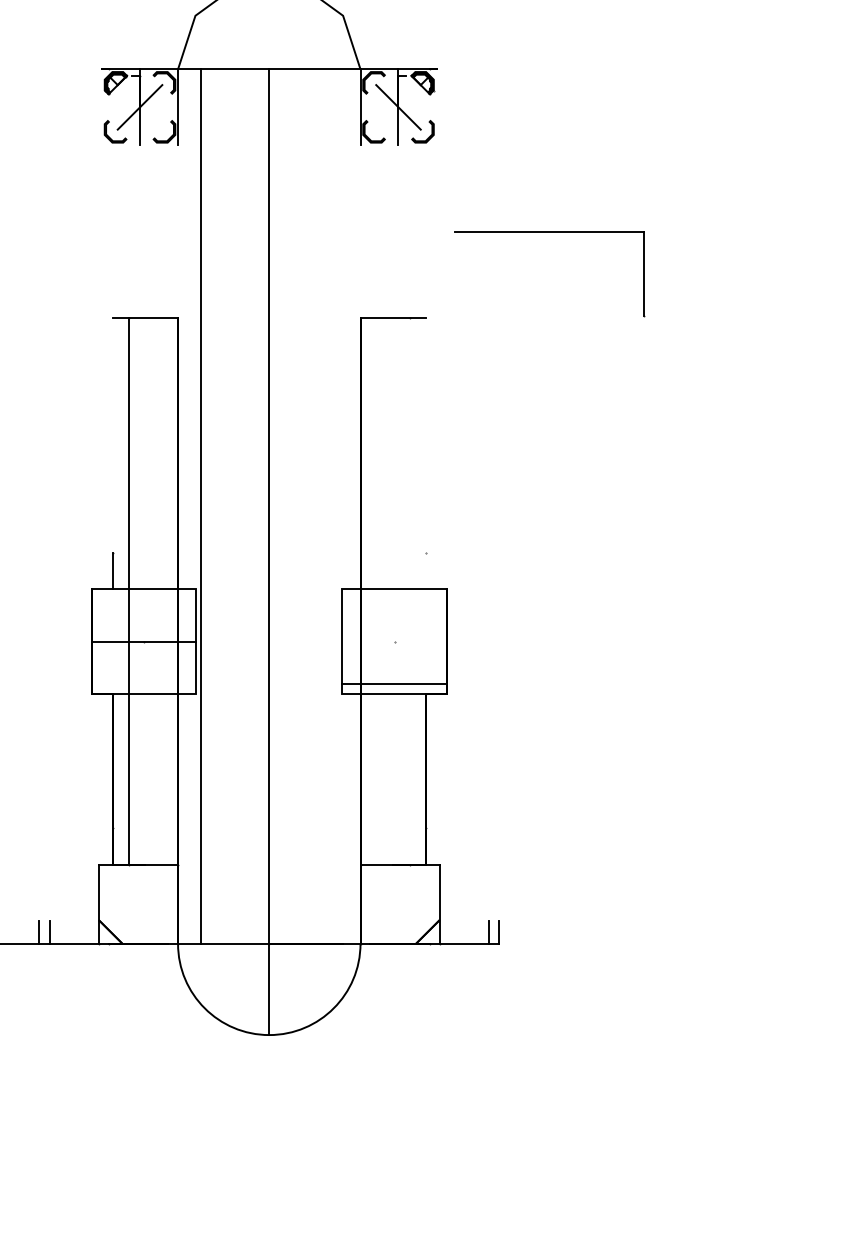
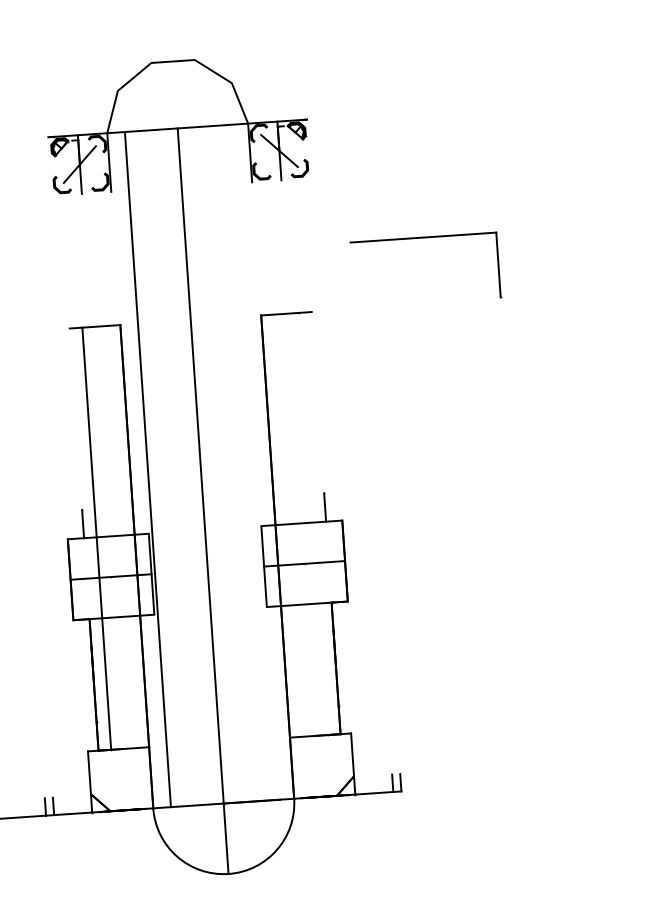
part: (549, 232) -> (423, 238), moved
line: (426, 570) -> (325, 507), added
line: (394, 683) -> (304, 563), moved

